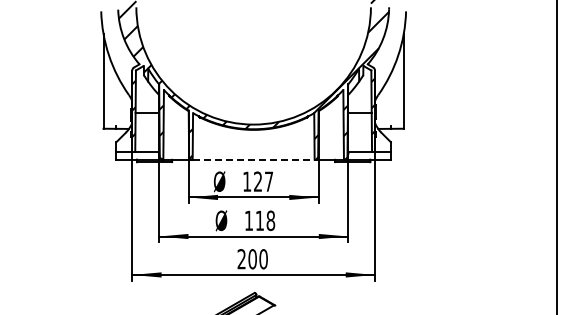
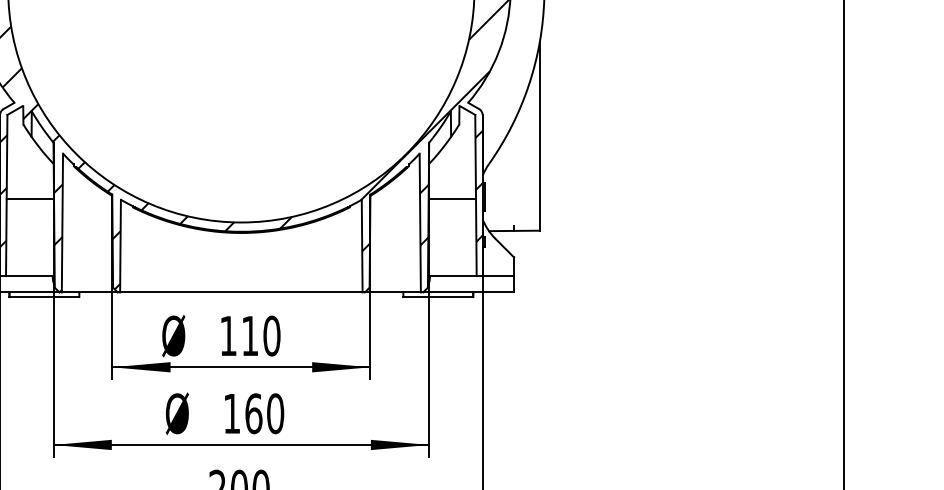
line: (253, 159) -> (241, 291), dashed -> solid
text: (263, 181) -> (260, 335), 127 -> 110
text: (265, 220) -> (264, 413), 118 -> 160

